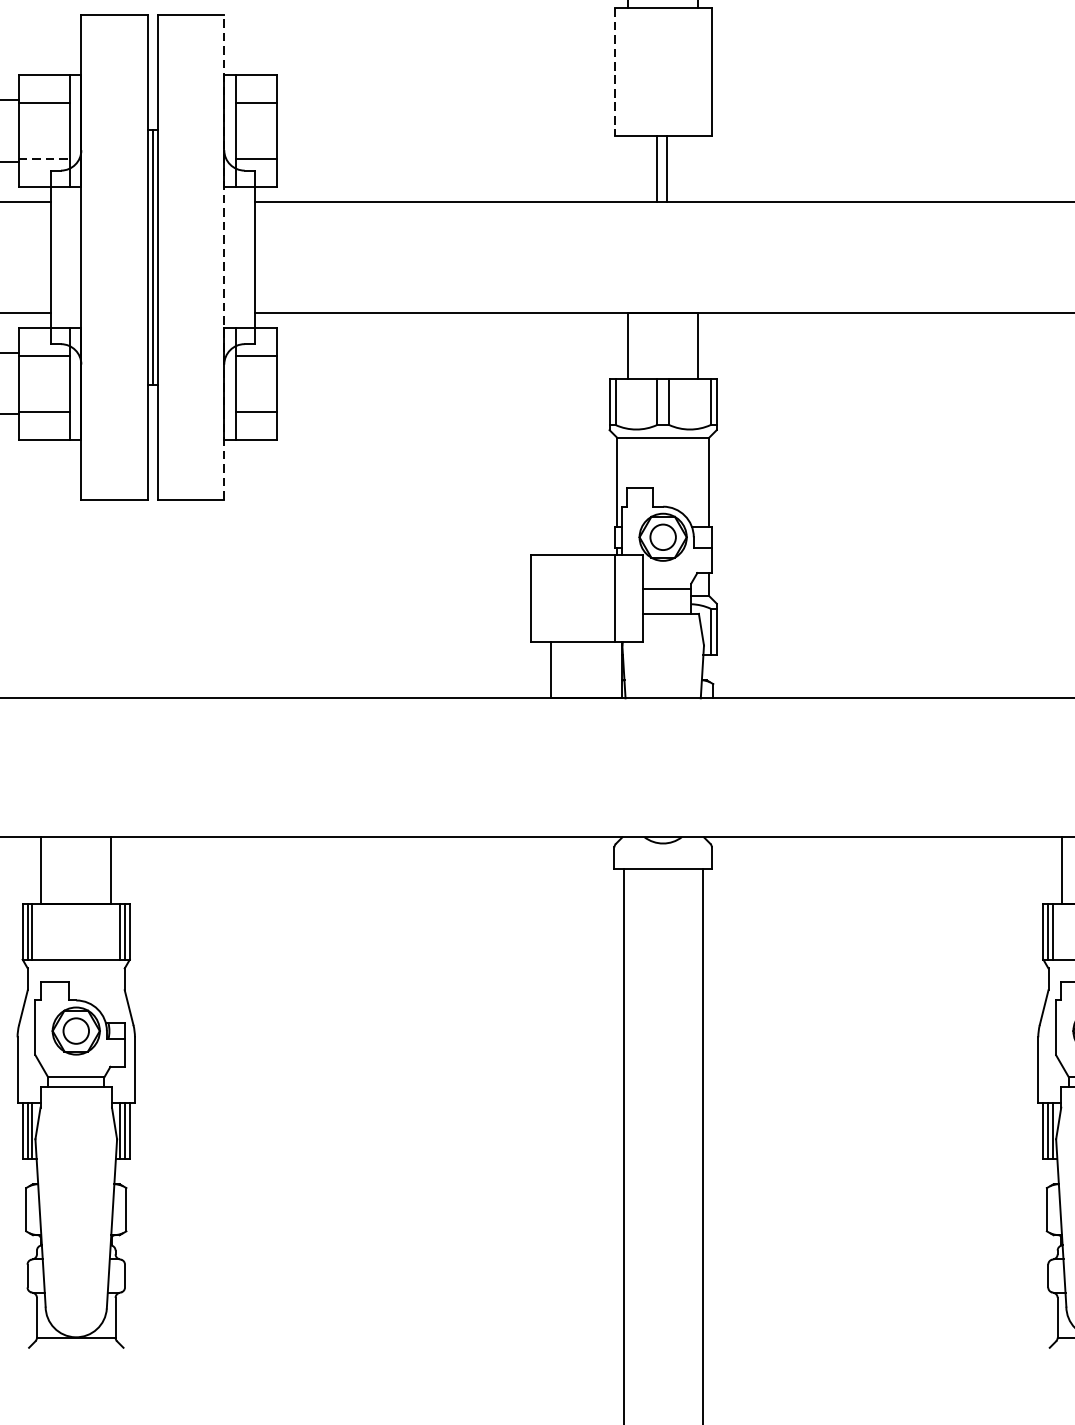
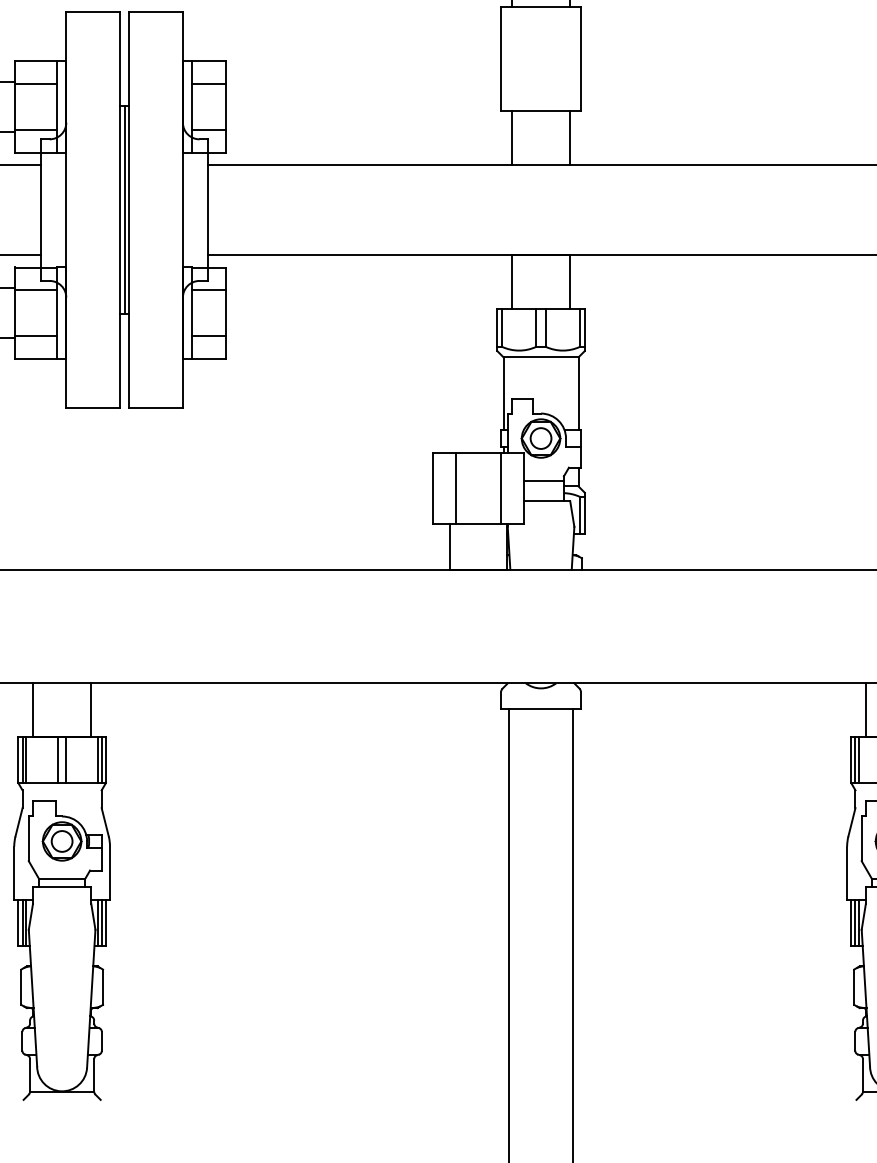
line: (614, 72) -> (501, 59), dashed -> solid
line: (43, 158) -> (35, 129), dashed -> solid
line: (656, 168) -> (569, 137), moved
line: (667, 168) -> (512, 137), moved
line: (223, 257) -> (182, 210), dashed -> solid
line: (558, 598) -> (455, 488), added
line: (71, 931) -> (58, 760), added
line: (81, 931) -> (66, 760), added

